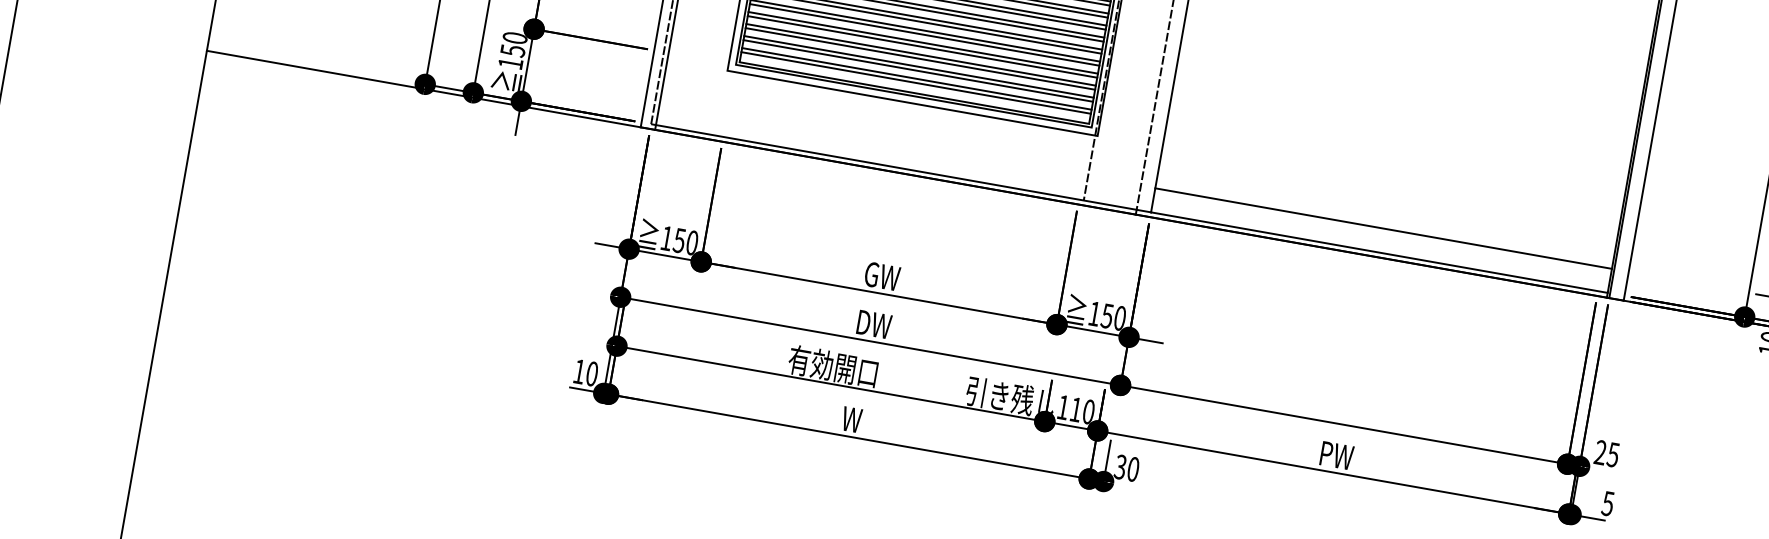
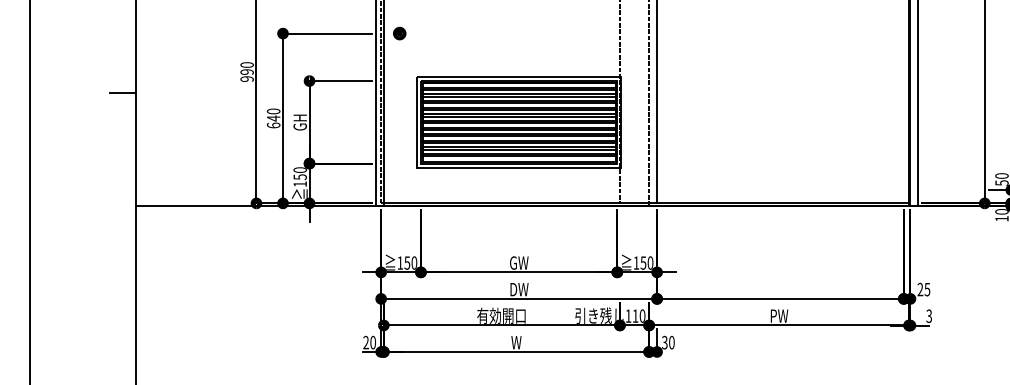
line: (1384, 229) -> (783, 190), removed
text: (578, 371) -> (365, 342), 10 -> 20
text: (1608, 502) -> (929, 315), 5 -> 3

